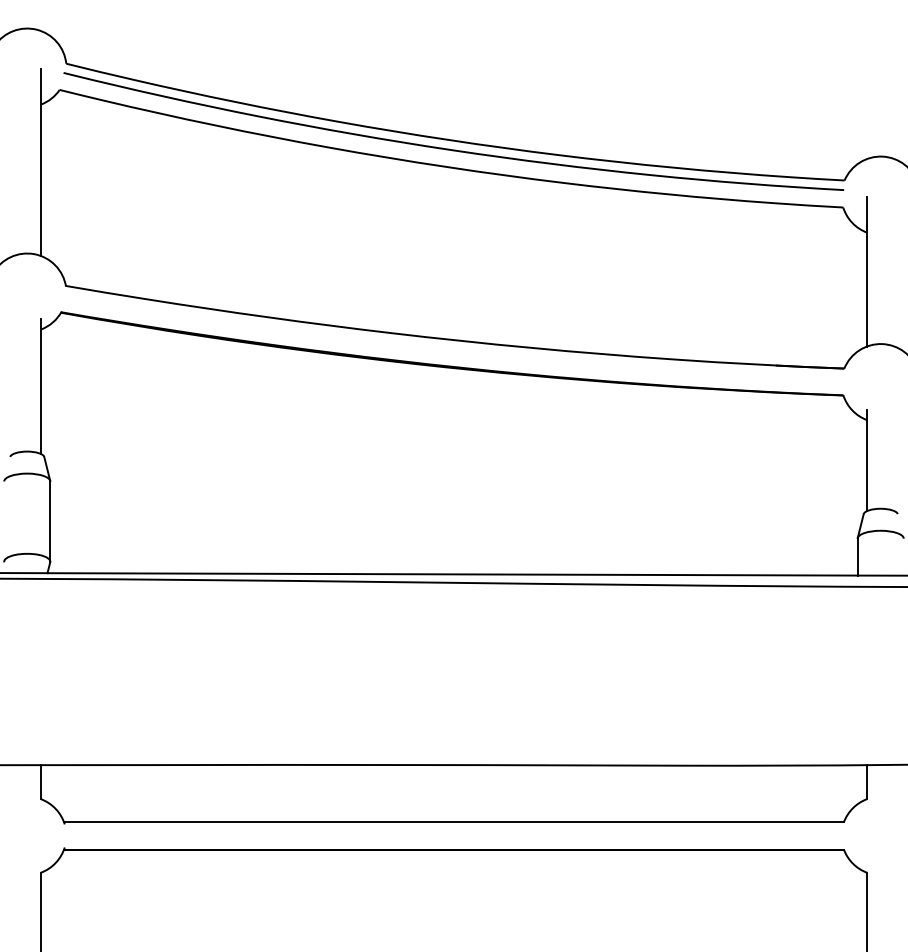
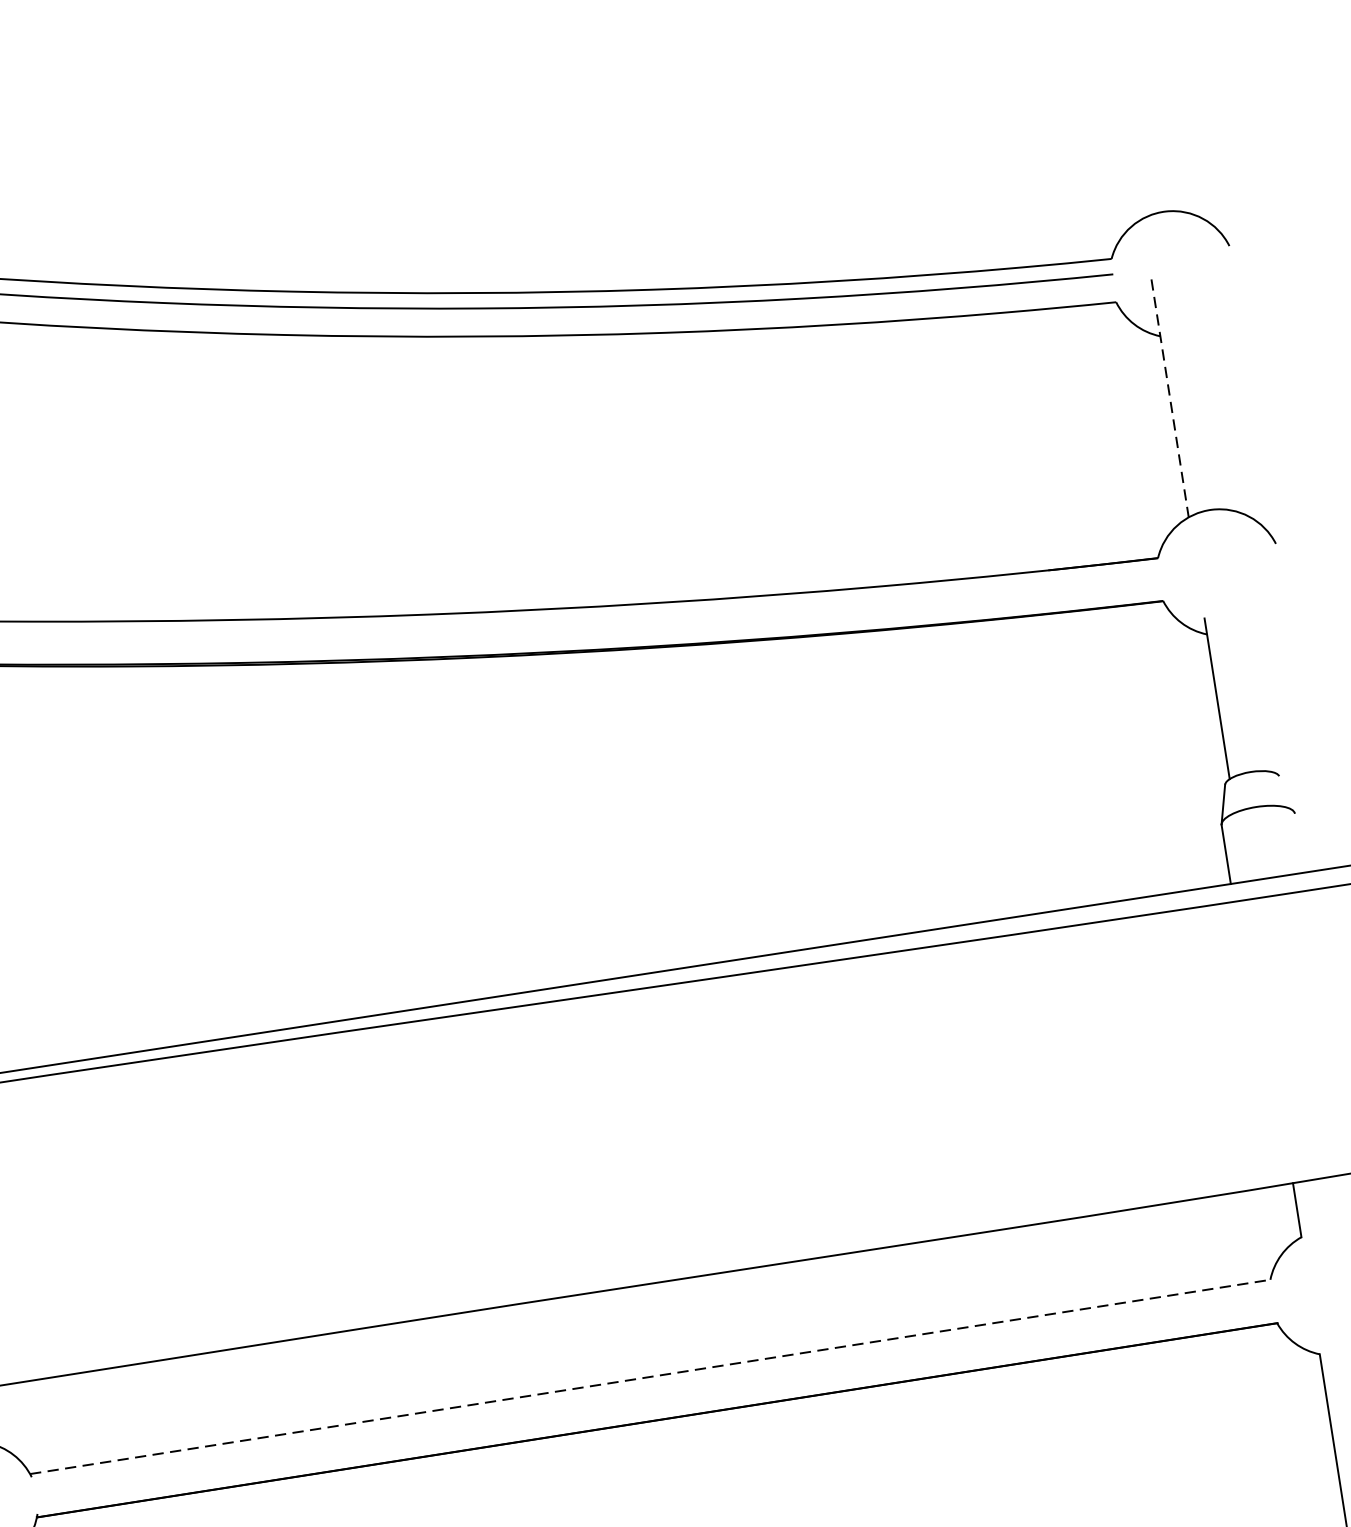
line: (867, 271) -> (1170, 397), solid -> dashed
line: (454, 822) -> (651, 1377), solid -> dashed

